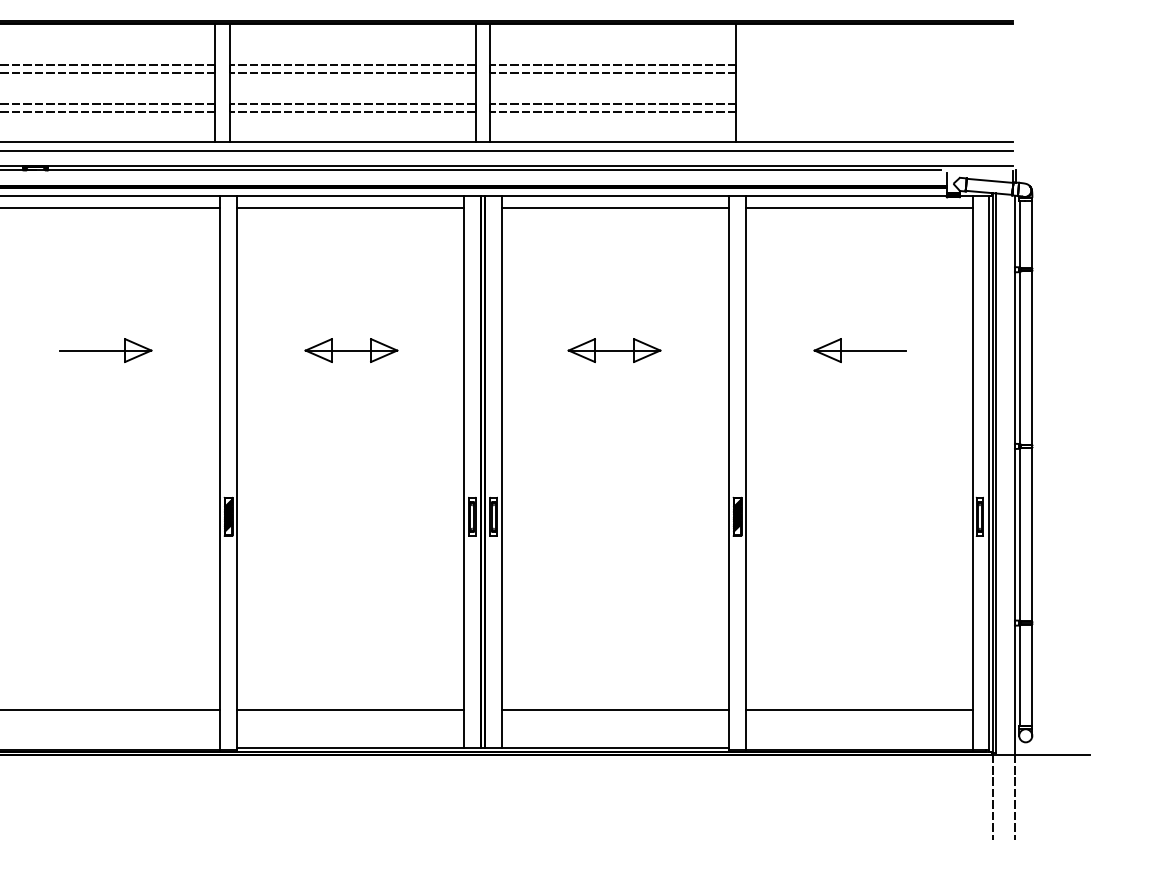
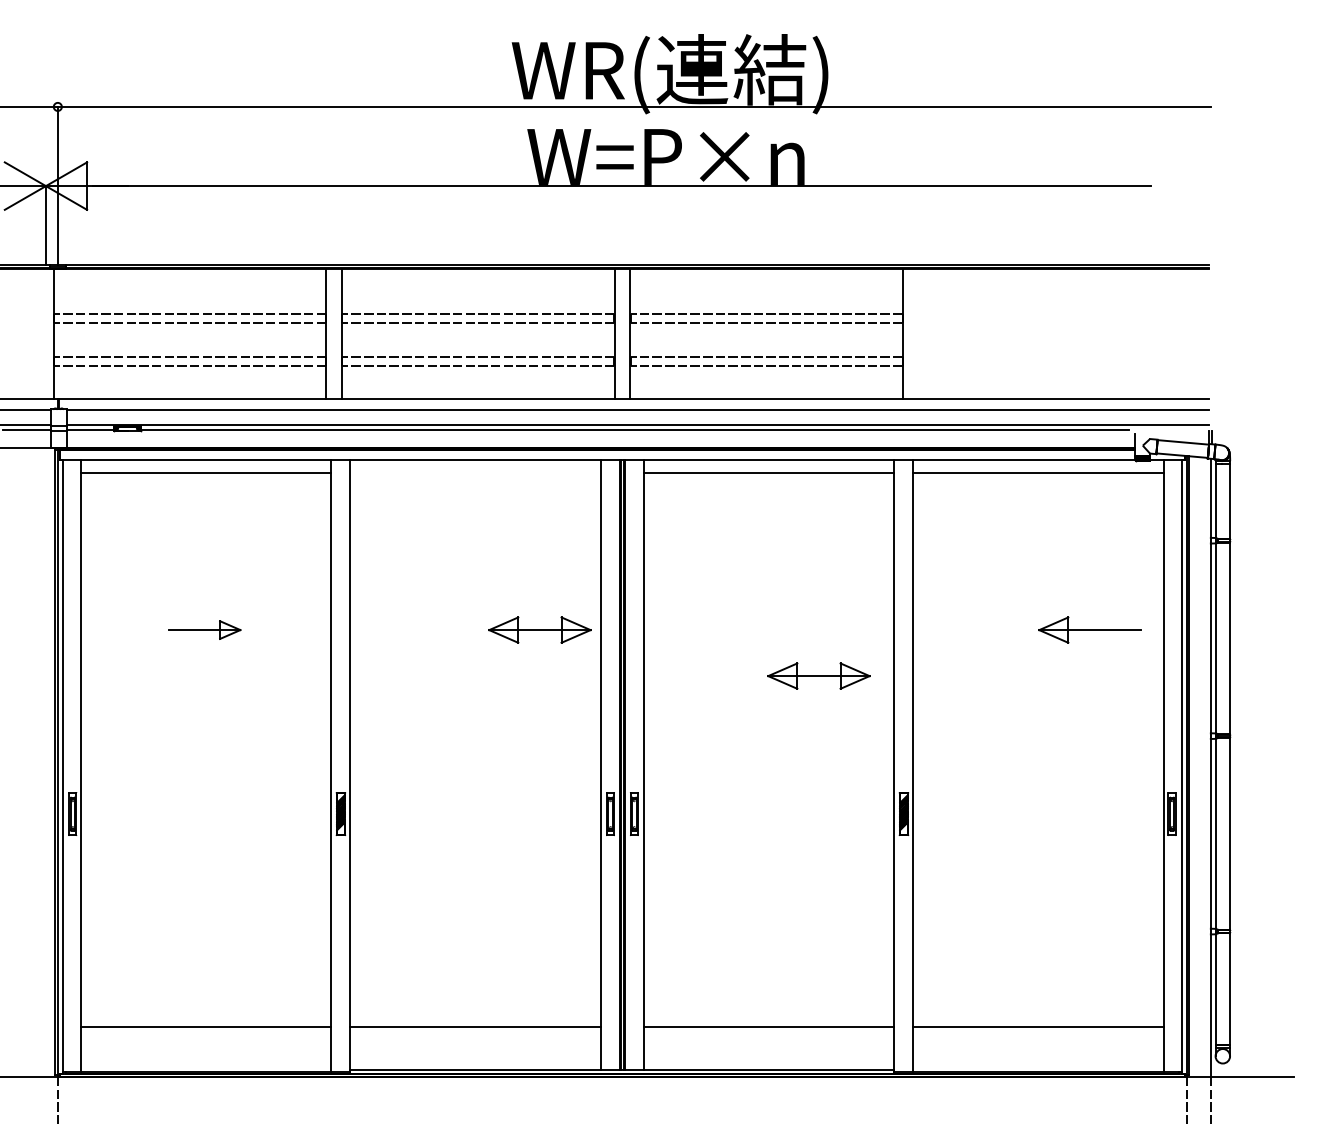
line: (350, 208) -> (475, 472), removed
part: (105, 350) -> (204, 629), size x0.7
part: (351, 350) -> (539, 629), moved
part: (614, 350) -> (818, 675), moved
part: (860, 350) -> (1089, 629), moved

